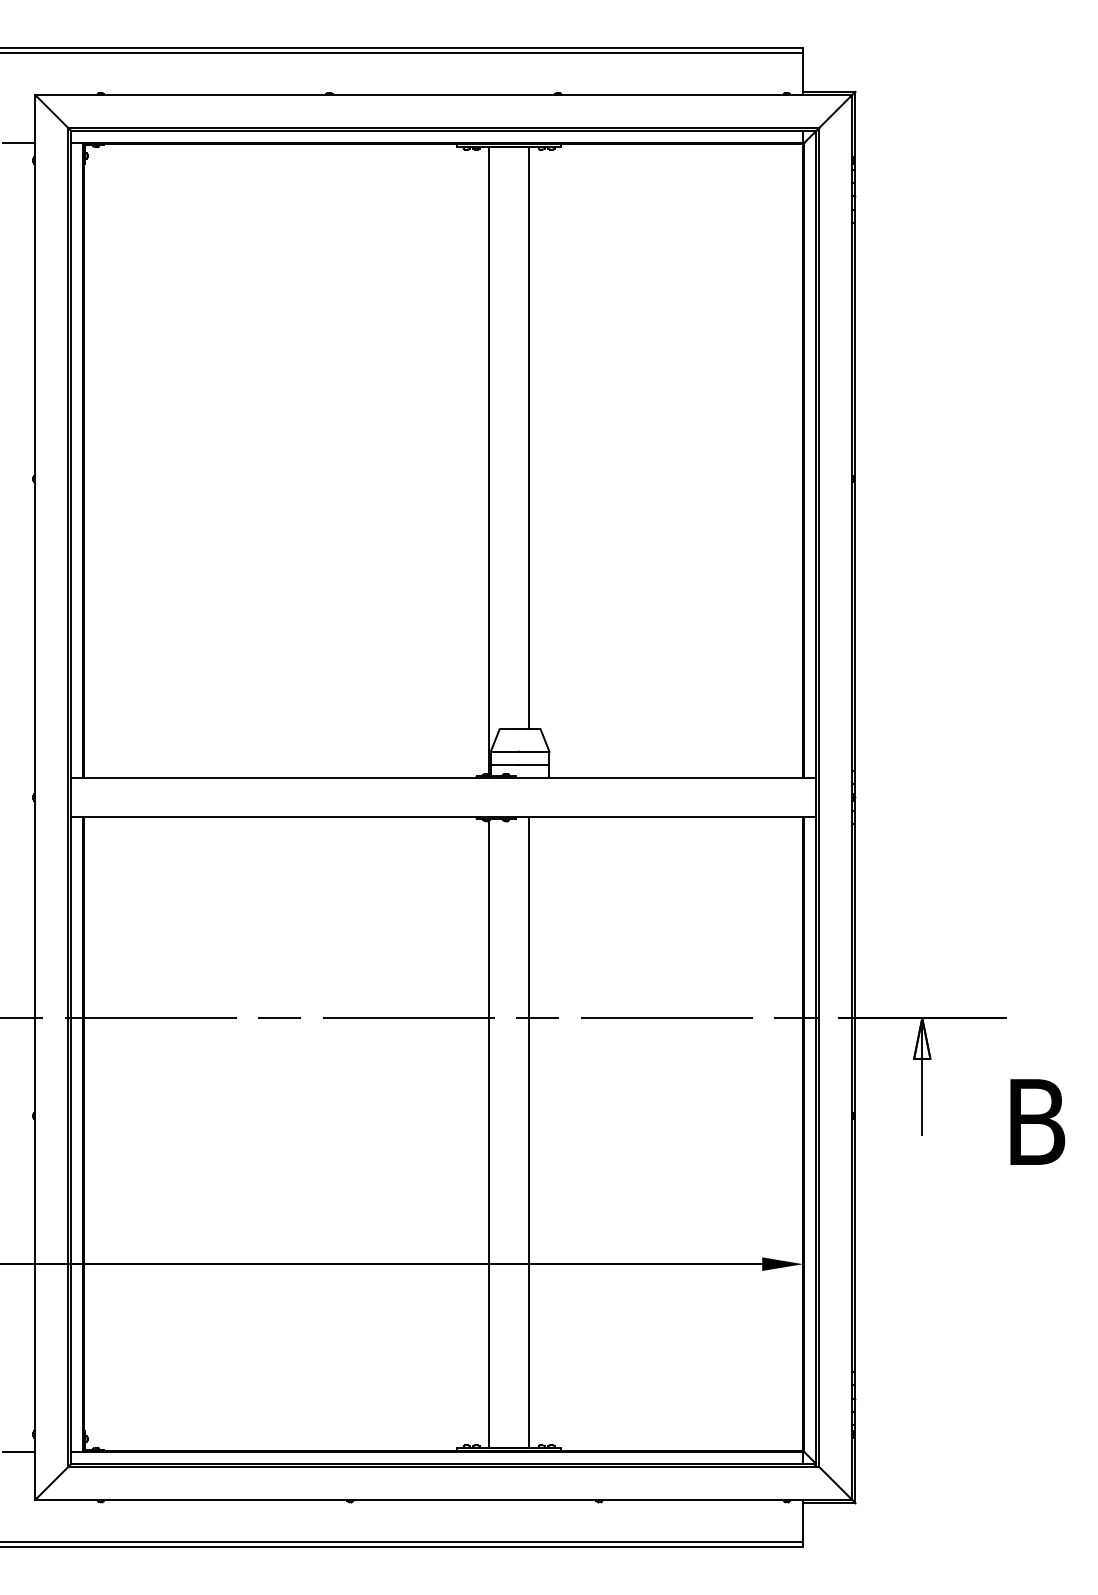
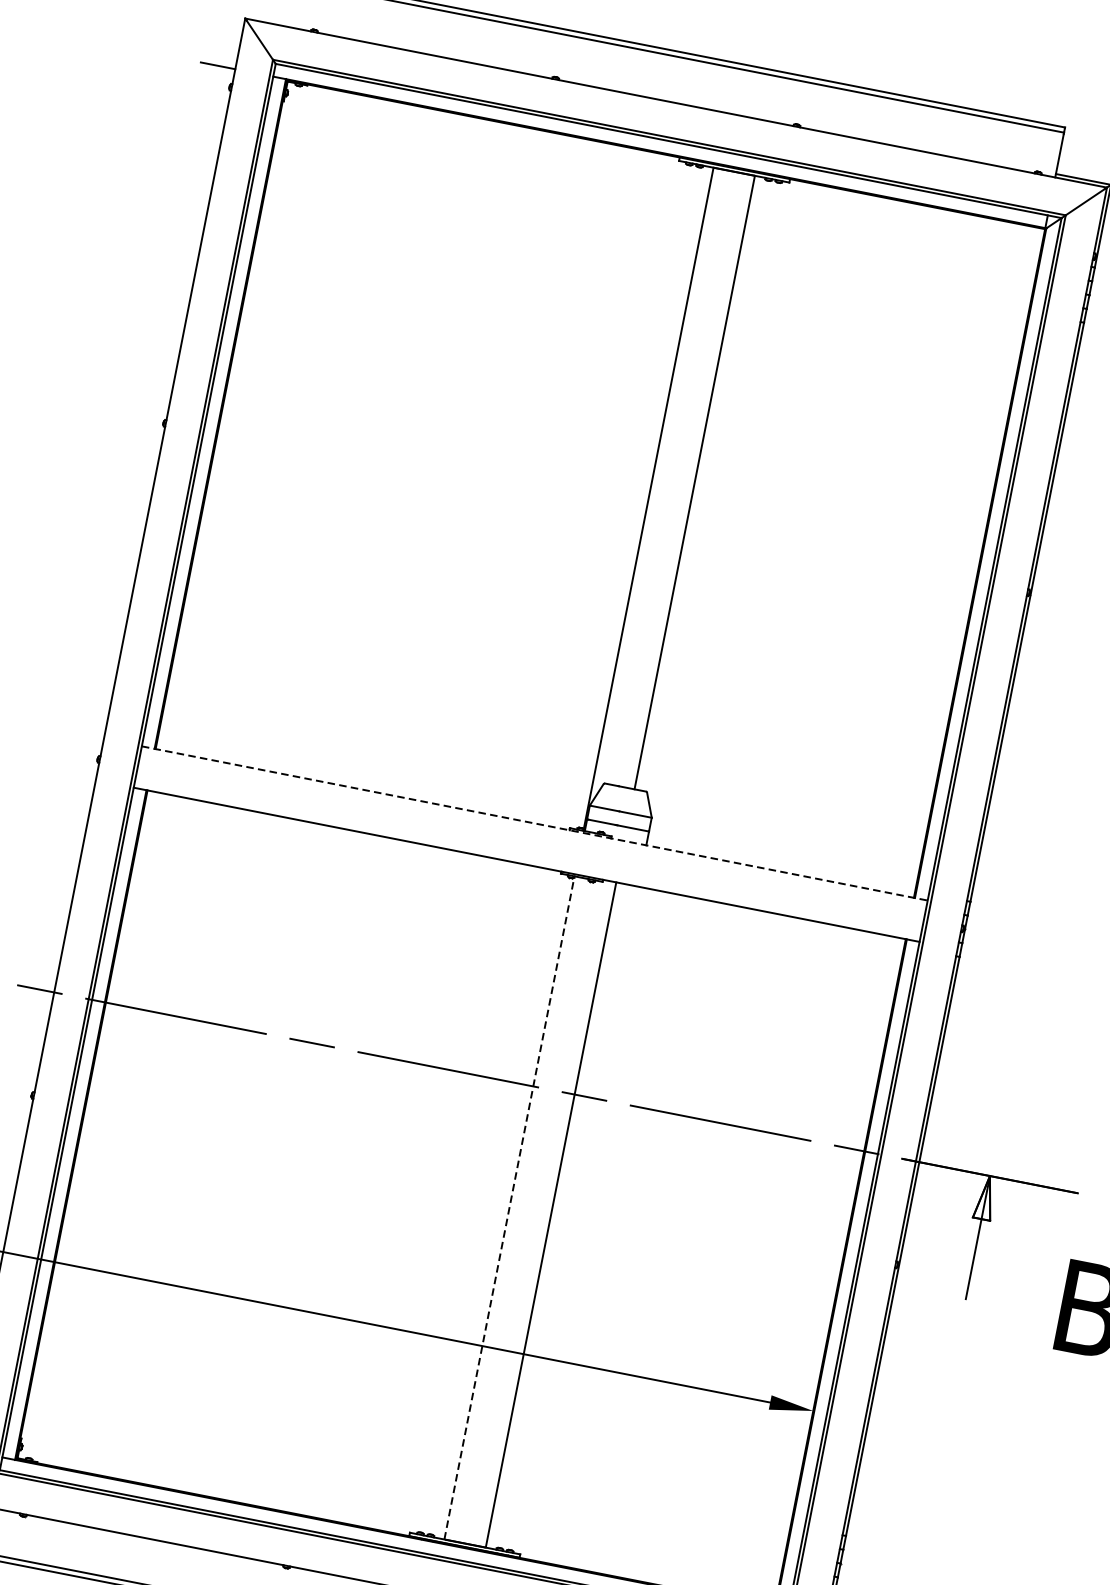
line: (444, 777) -> (535, 823), solid -> dashed
line: (489, 1134) -> (509, 1209), solid -> dashed

